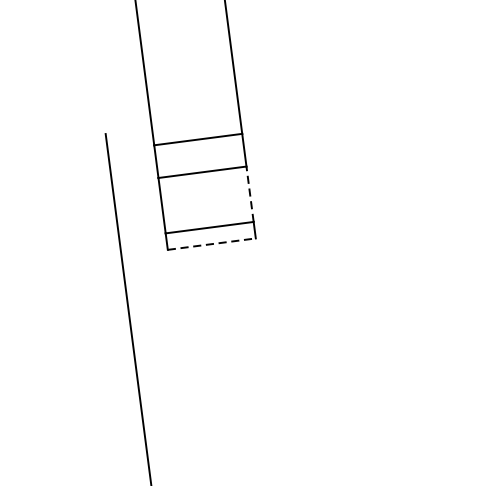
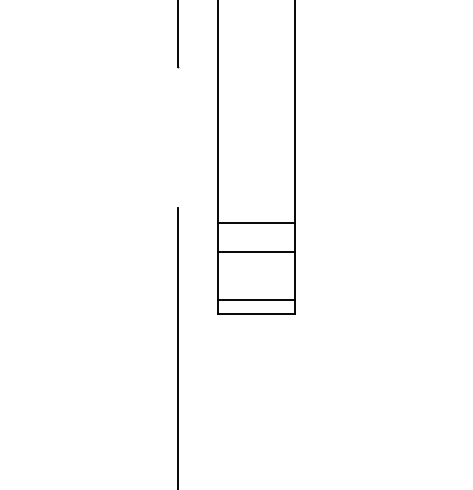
line: (249, 193) -> (294, 275), dashed -> solid
line: (212, 244) -> (257, 314), dashed -> solid

